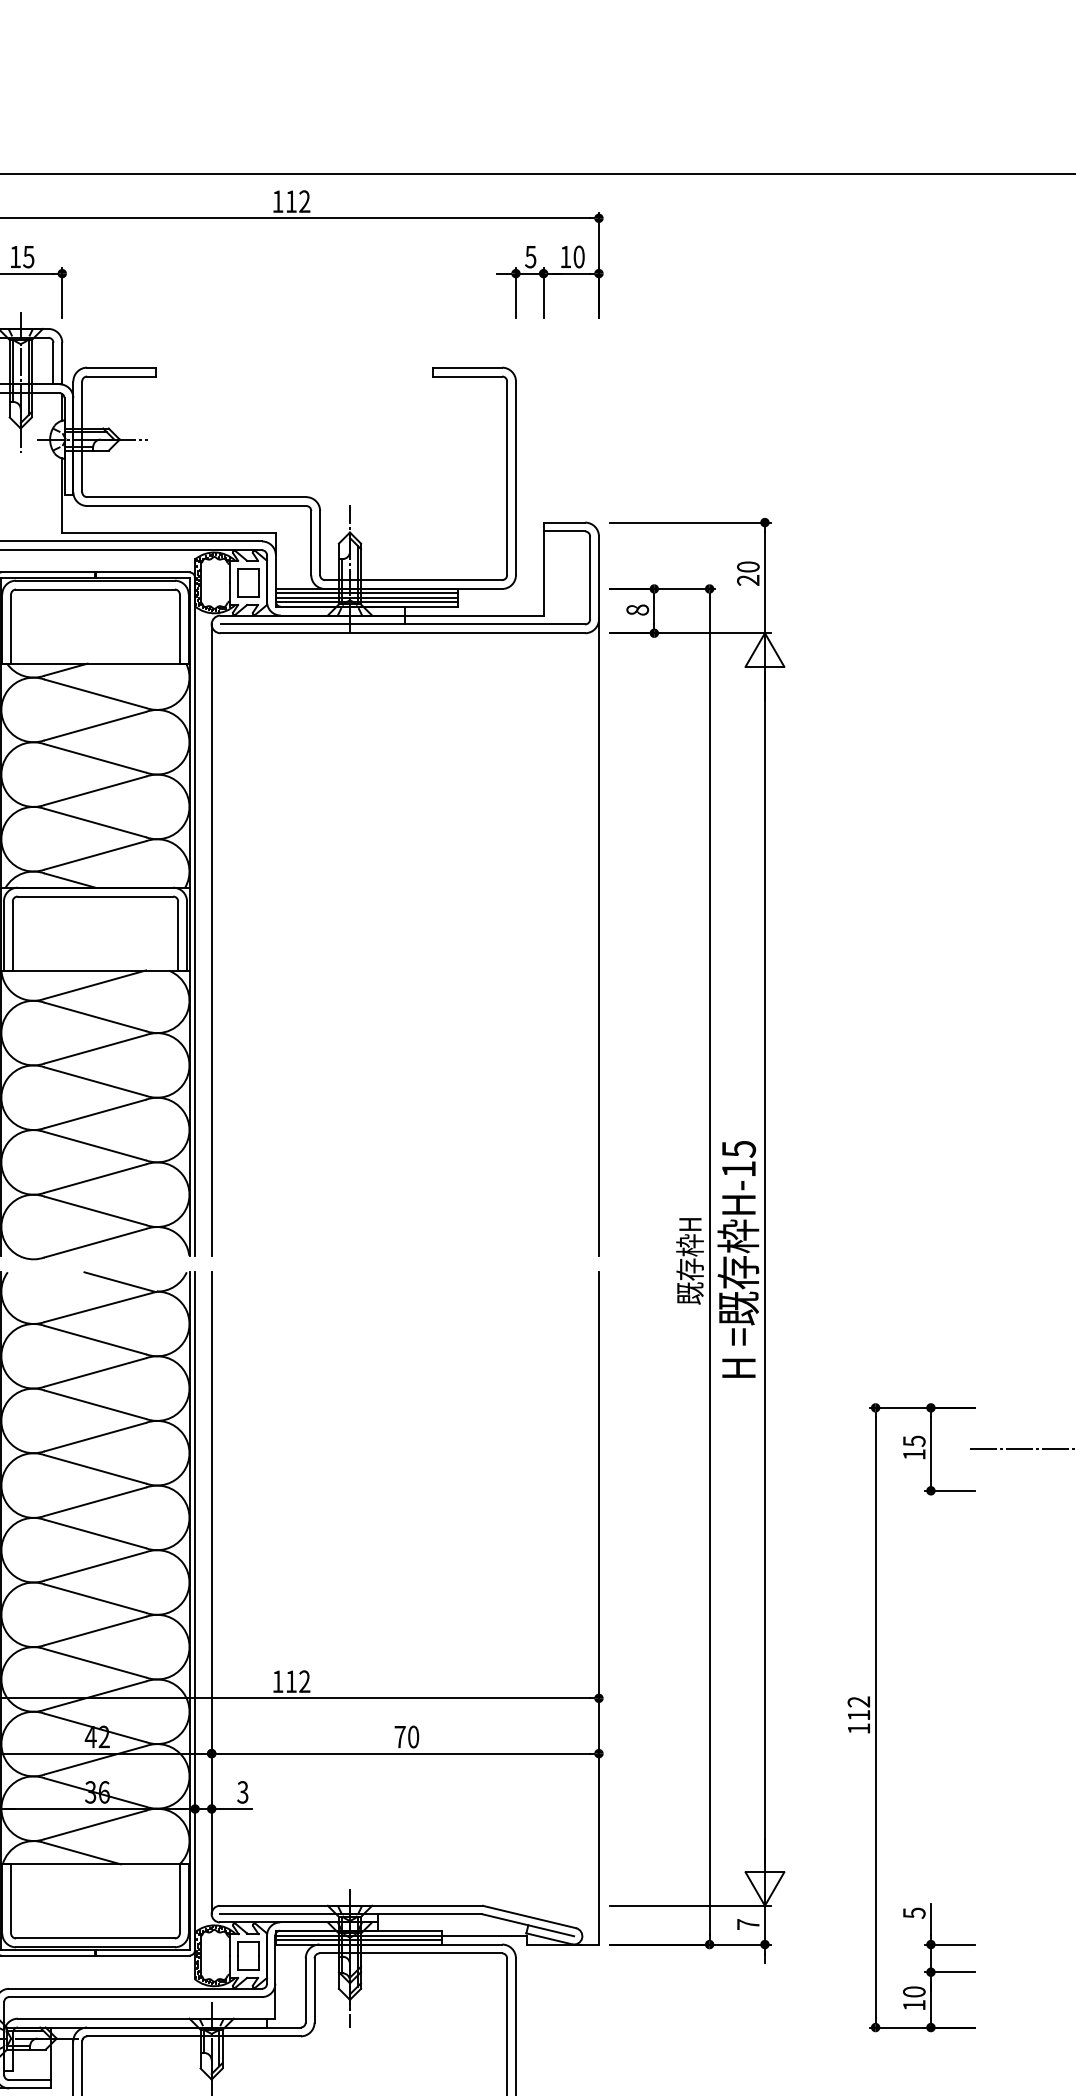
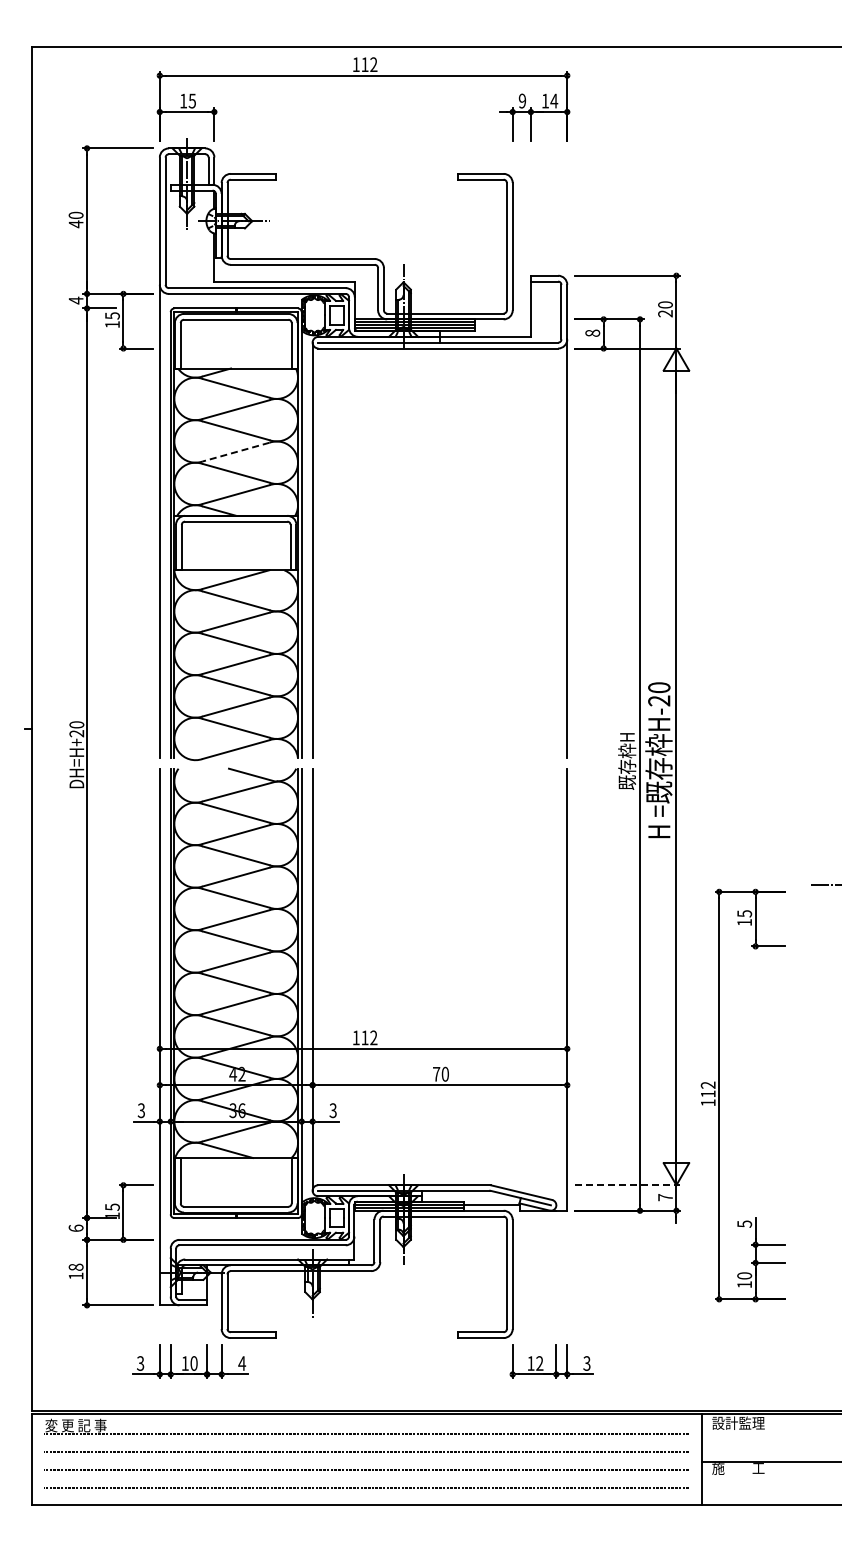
text: (530, 256) -> (522, 100), 5 -> 9
text: (579, 256) -> (554, 100), 10 -> 14
line: (95, 791) -> (236, 452), solid -> dashed
text: (739, 1159) -> (659, 694), H-15 -> H-20
part: (876, 1717) -> (719, 1095), moved
line: (690, 1906) -> (627, 1185), solid -> dashed

